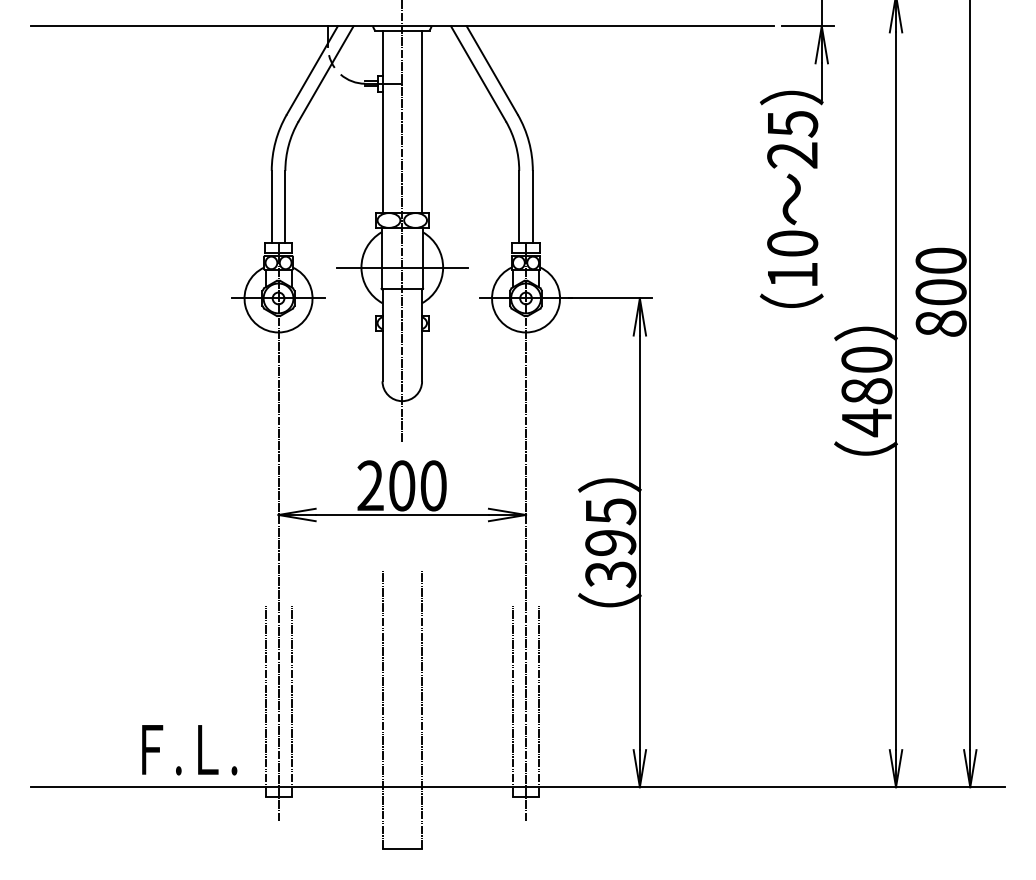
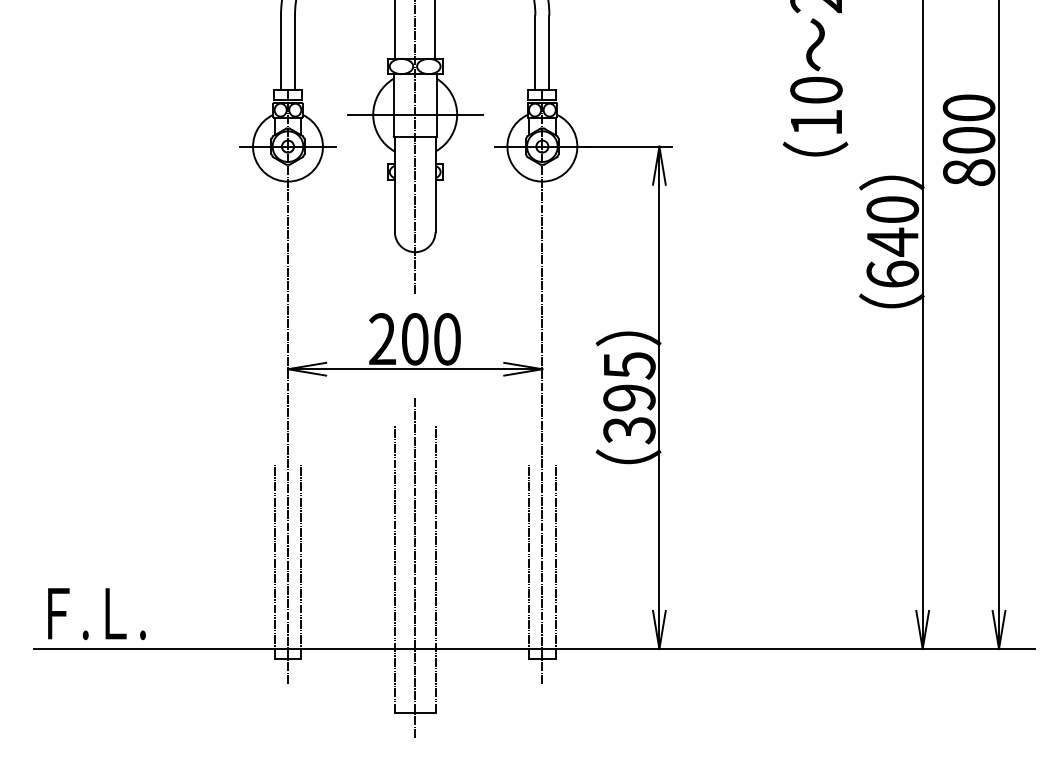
text: (866, 407) -> (892, 258), 480 -> 640
line: (402, 707) -> (415, 567), added
text: (189, 750) -> (96, 614), moved

